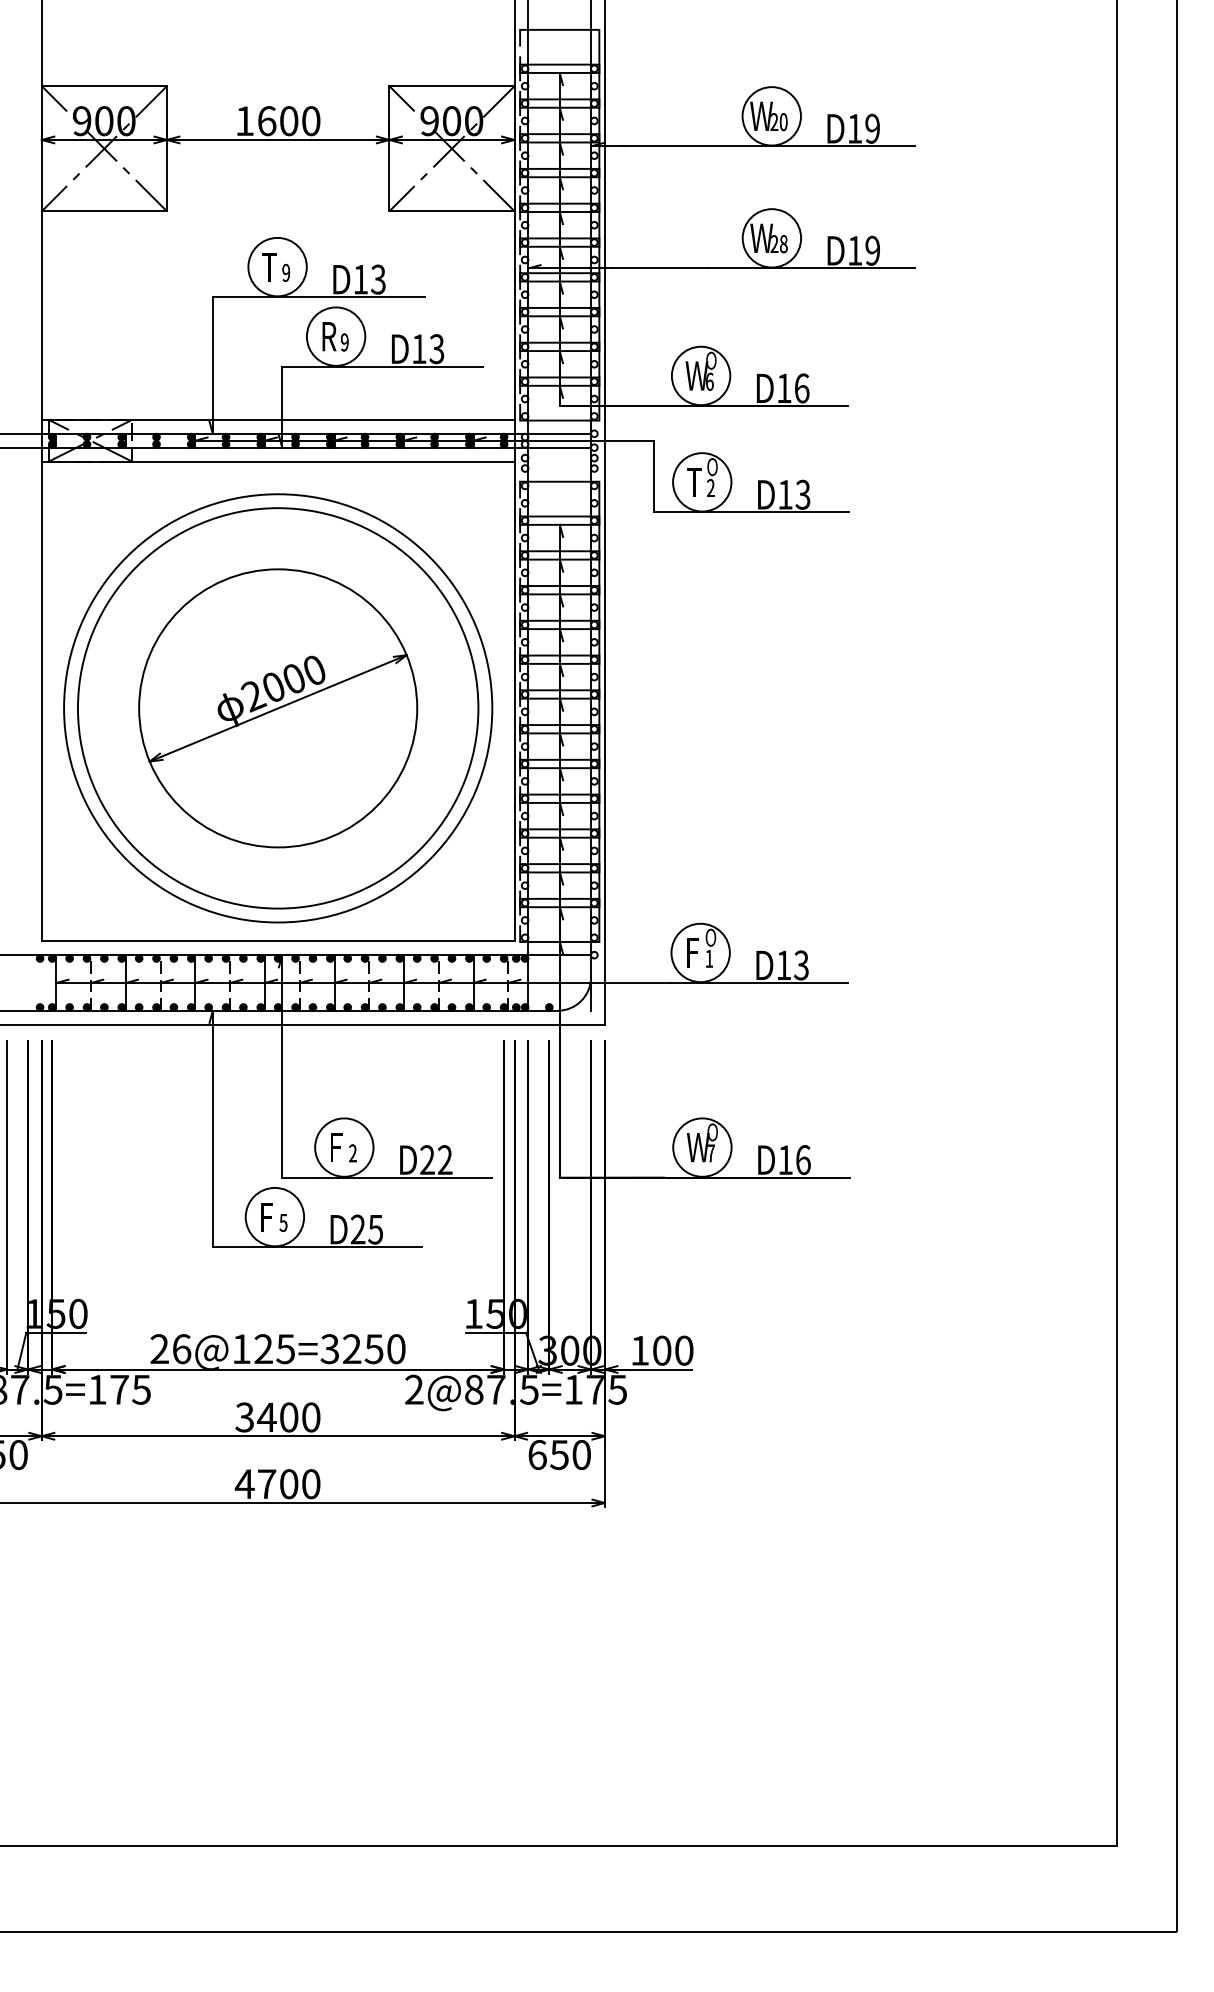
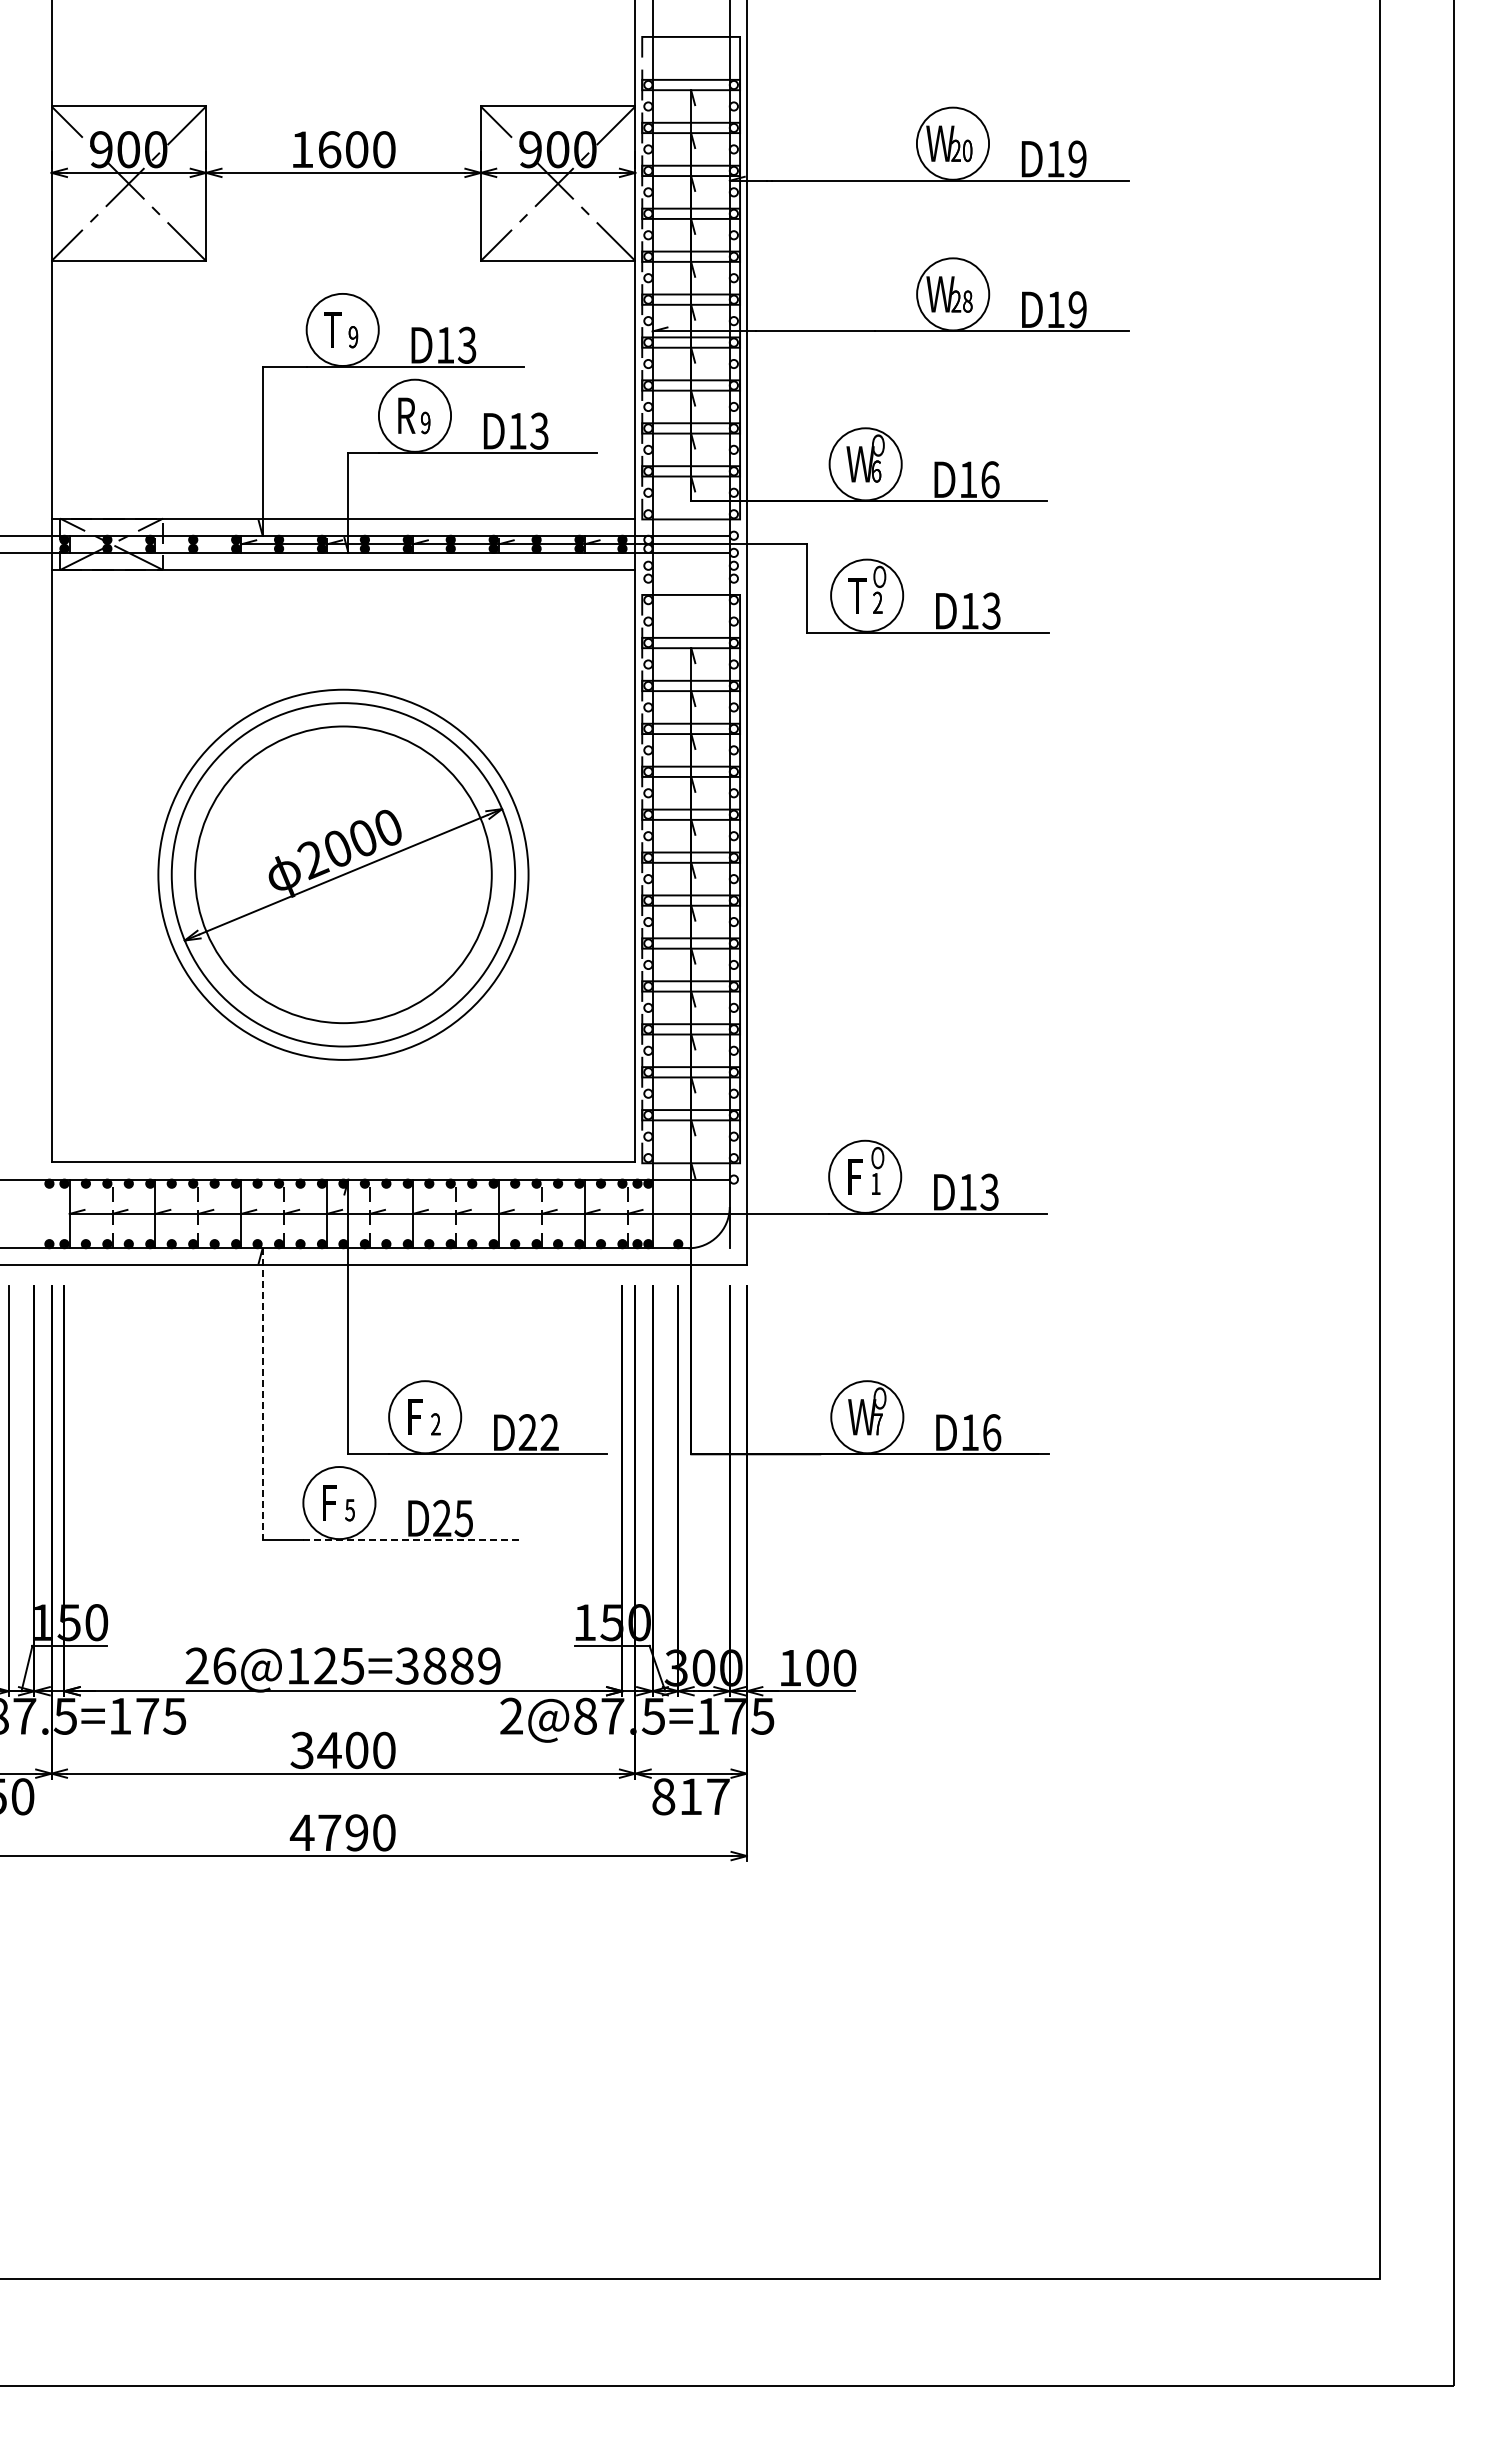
circle: (278, 708) -> (343, 874), size x0.6
circle: (278, 708) -> (343, 874), size x0.7
line: (212, 1129) -> (262, 1394), solid -> dashed
line: (334, 1247) -> (412, 1540), solid -> dashed
text: (373, 1348) -> (461, 1665), 26@125=3250 -> 26@125=3889
text: (559, 1454) -> (690, 1796), 650 -> 817
text: (288, 1483) -> (356, 1832), 4700 -> 4790

